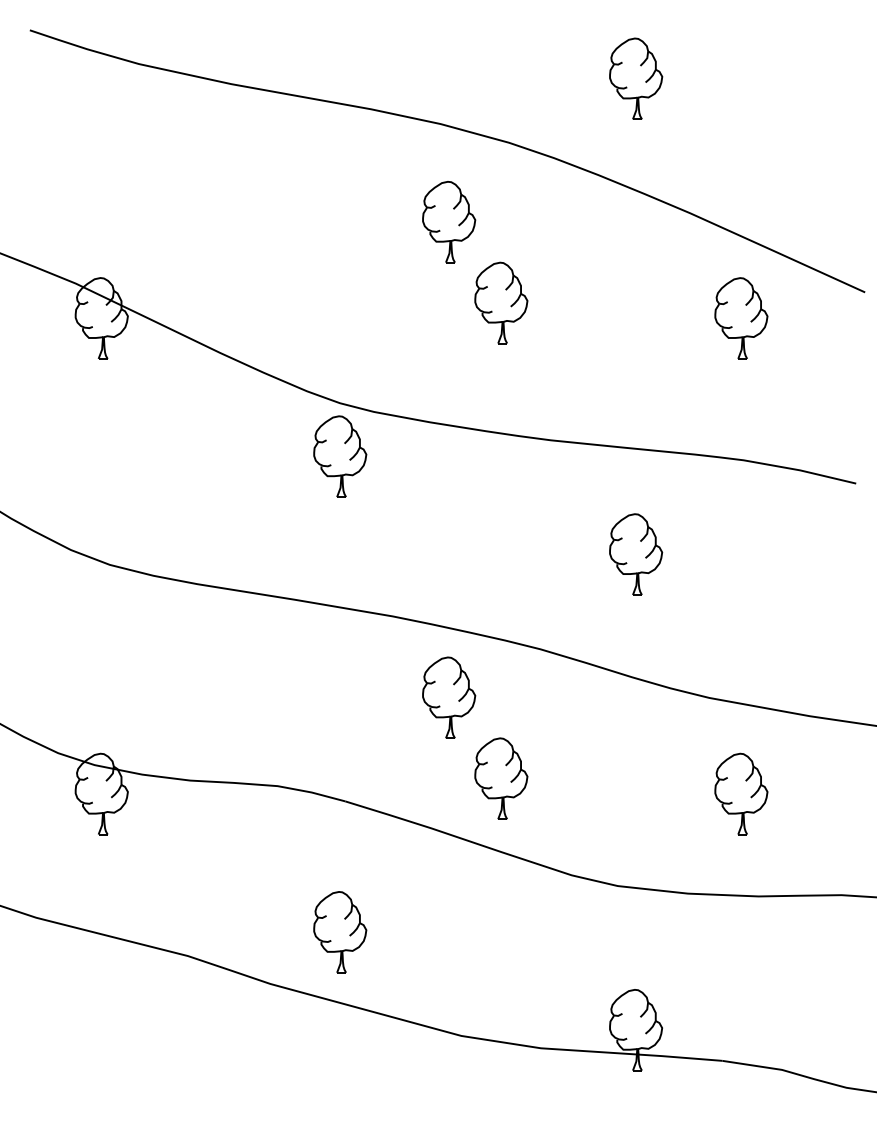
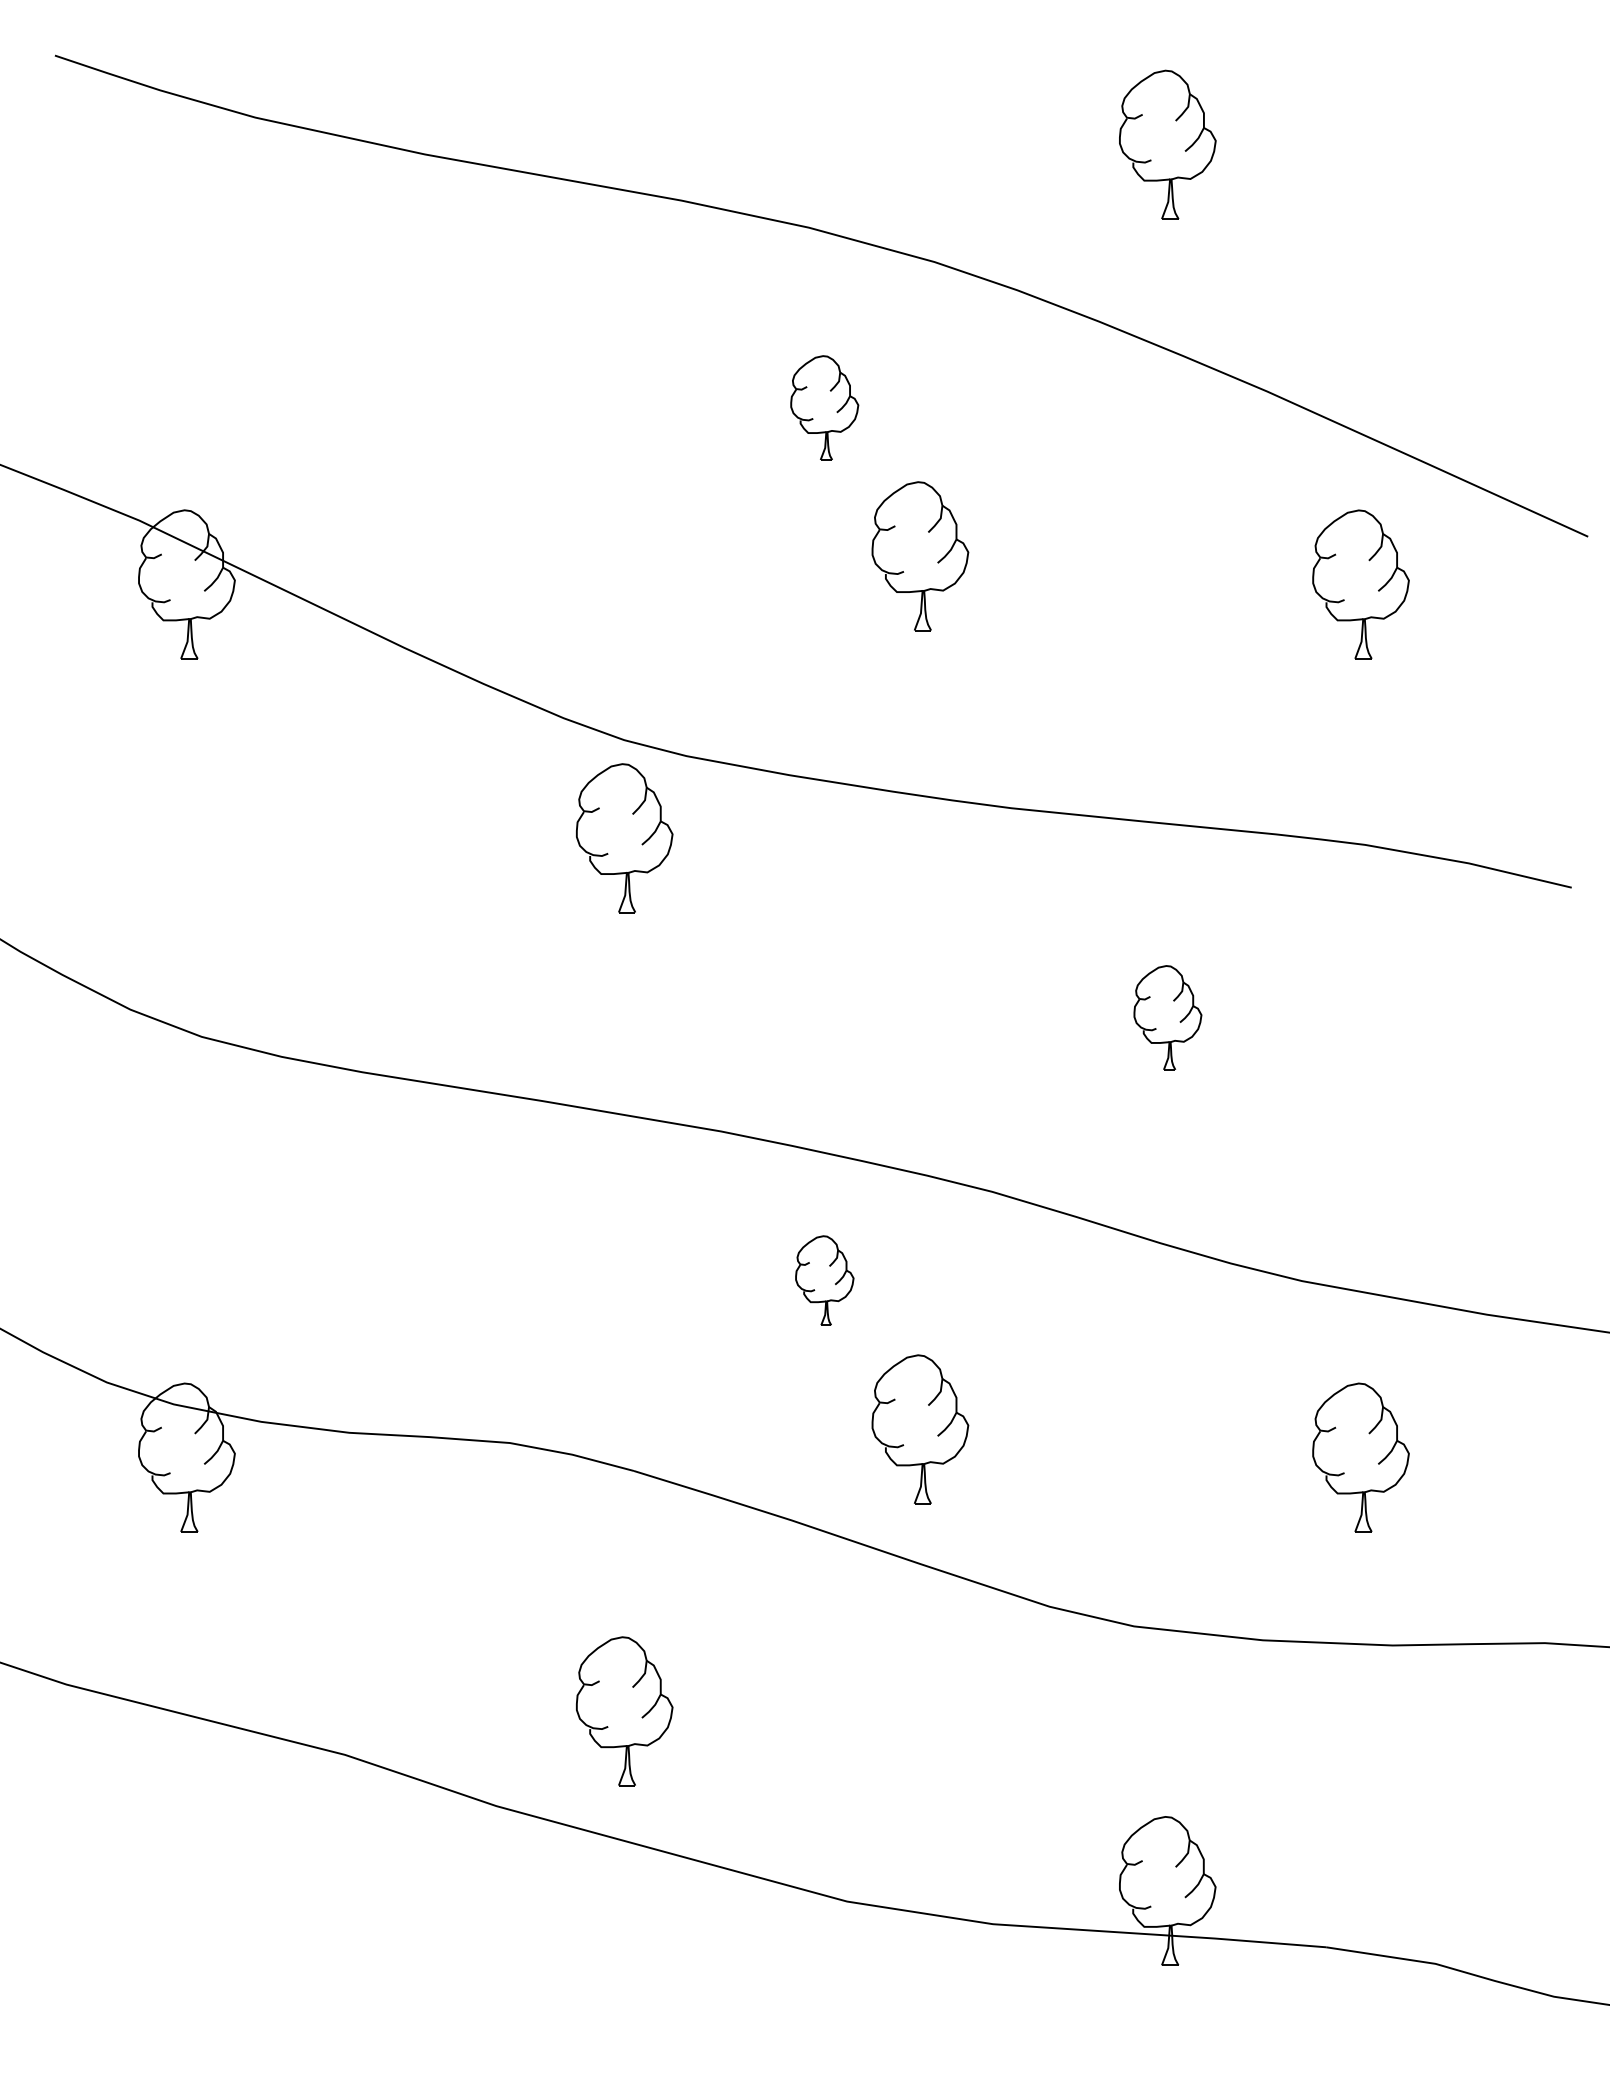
part: (449, 222) -> (825, 408), size x0.7
part: (636, 554) -> (1168, 1017), size x0.7
part: (449, 697) -> (825, 1280), size x0.6

